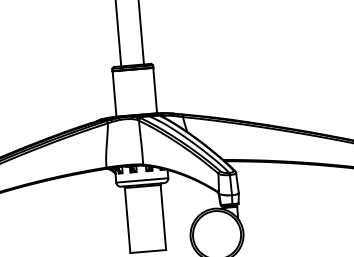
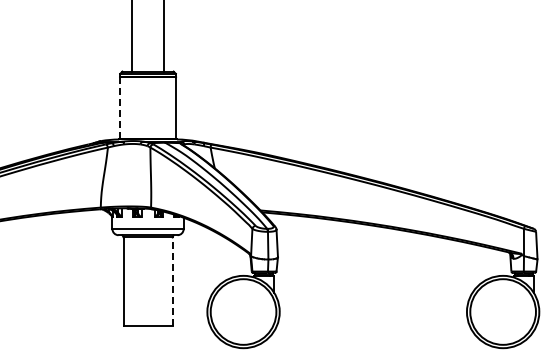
line: (114, 94) -> (120, 108), solid -> dashed
line: (163, 217) -> (172, 281), solid -> dashed

